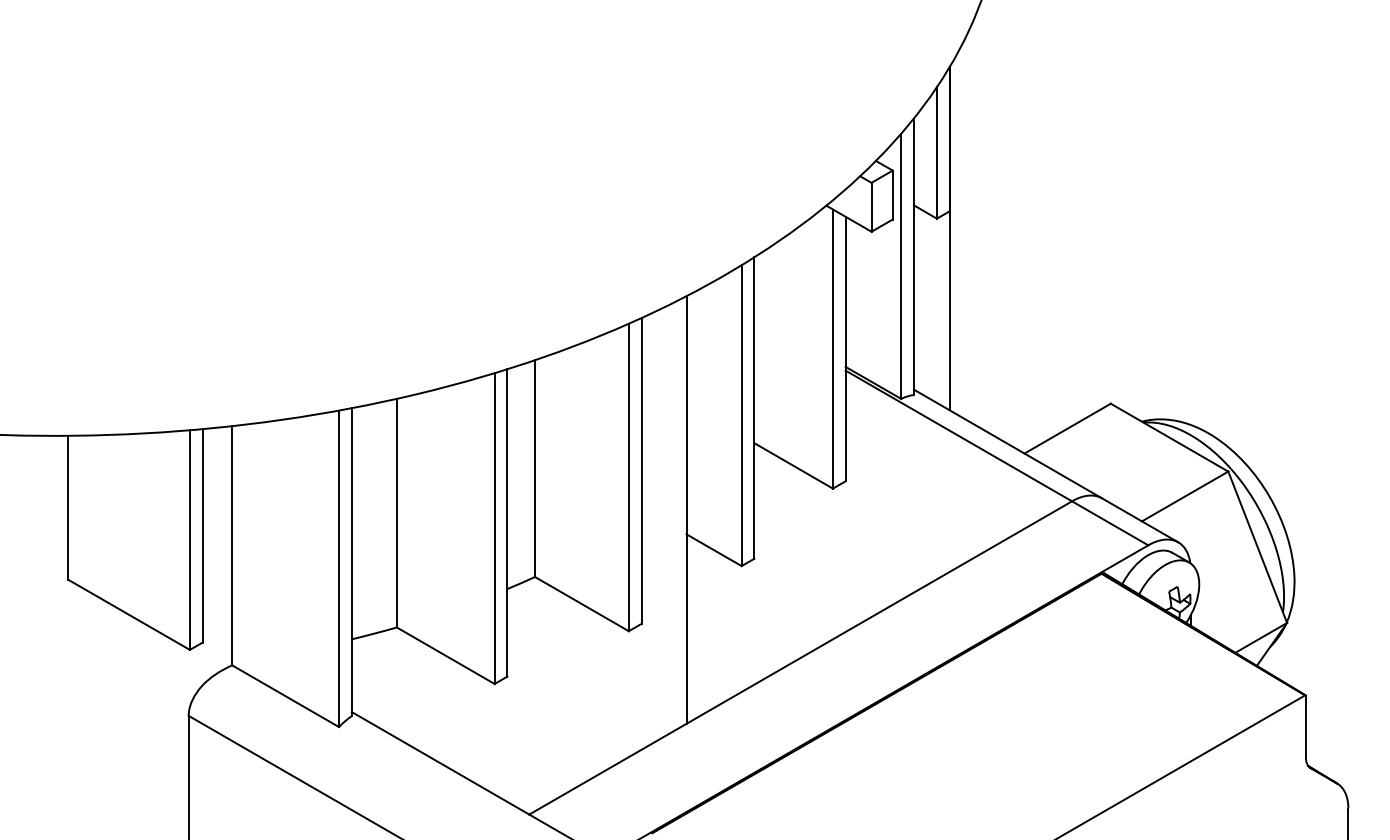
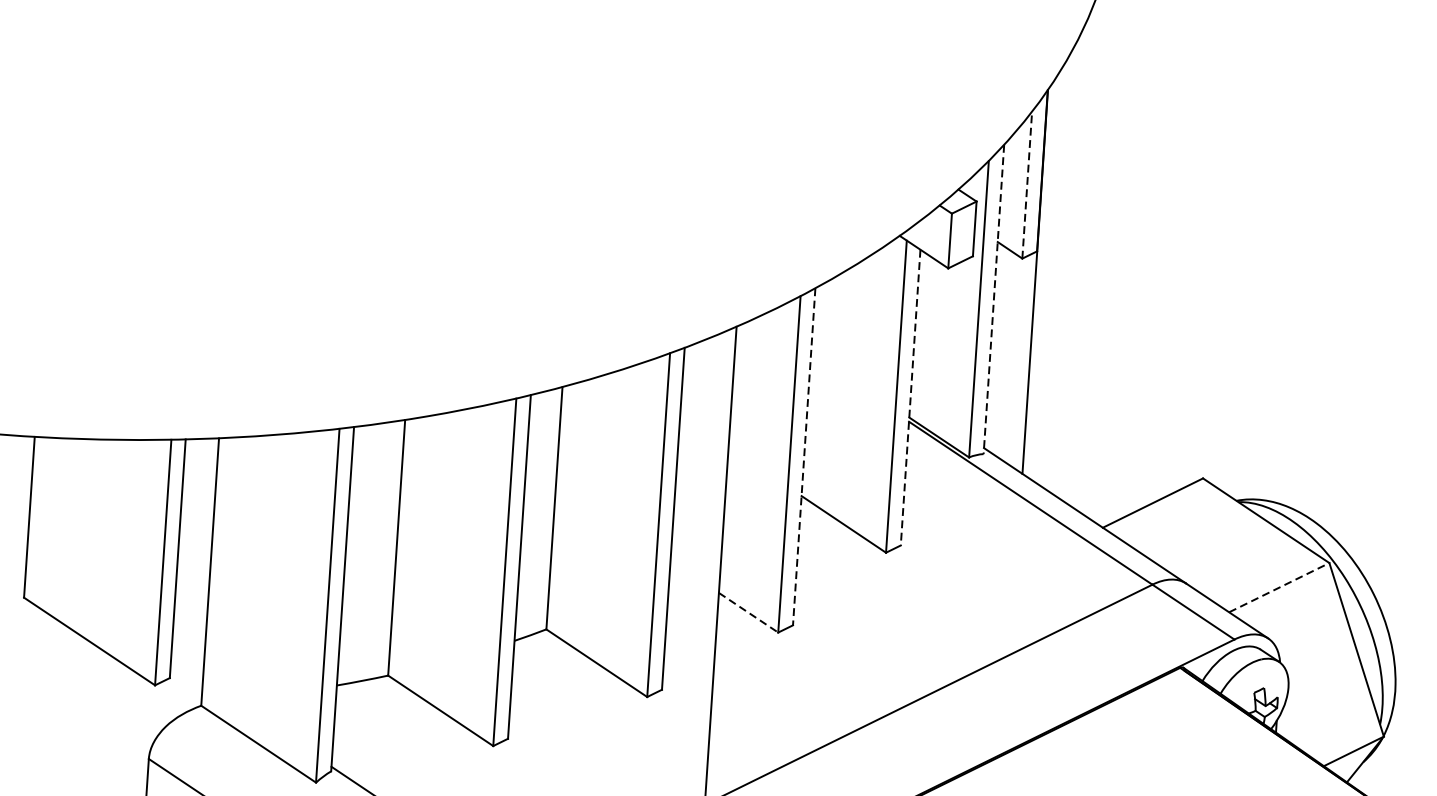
line: (936, 153) -> (1026, 185), solid -> dashed
line: (914, 257) -> (994, 300), solid -> dashed
line: (845, 349) -> (910, 398), solid -> dashed
line: (754, 408) -> (804, 457), solid -> dashed
line: (1185, 496) -> (1279, 587), solid -> dashed
line: (714, 550) -> (749, 613), solid -> dashed

